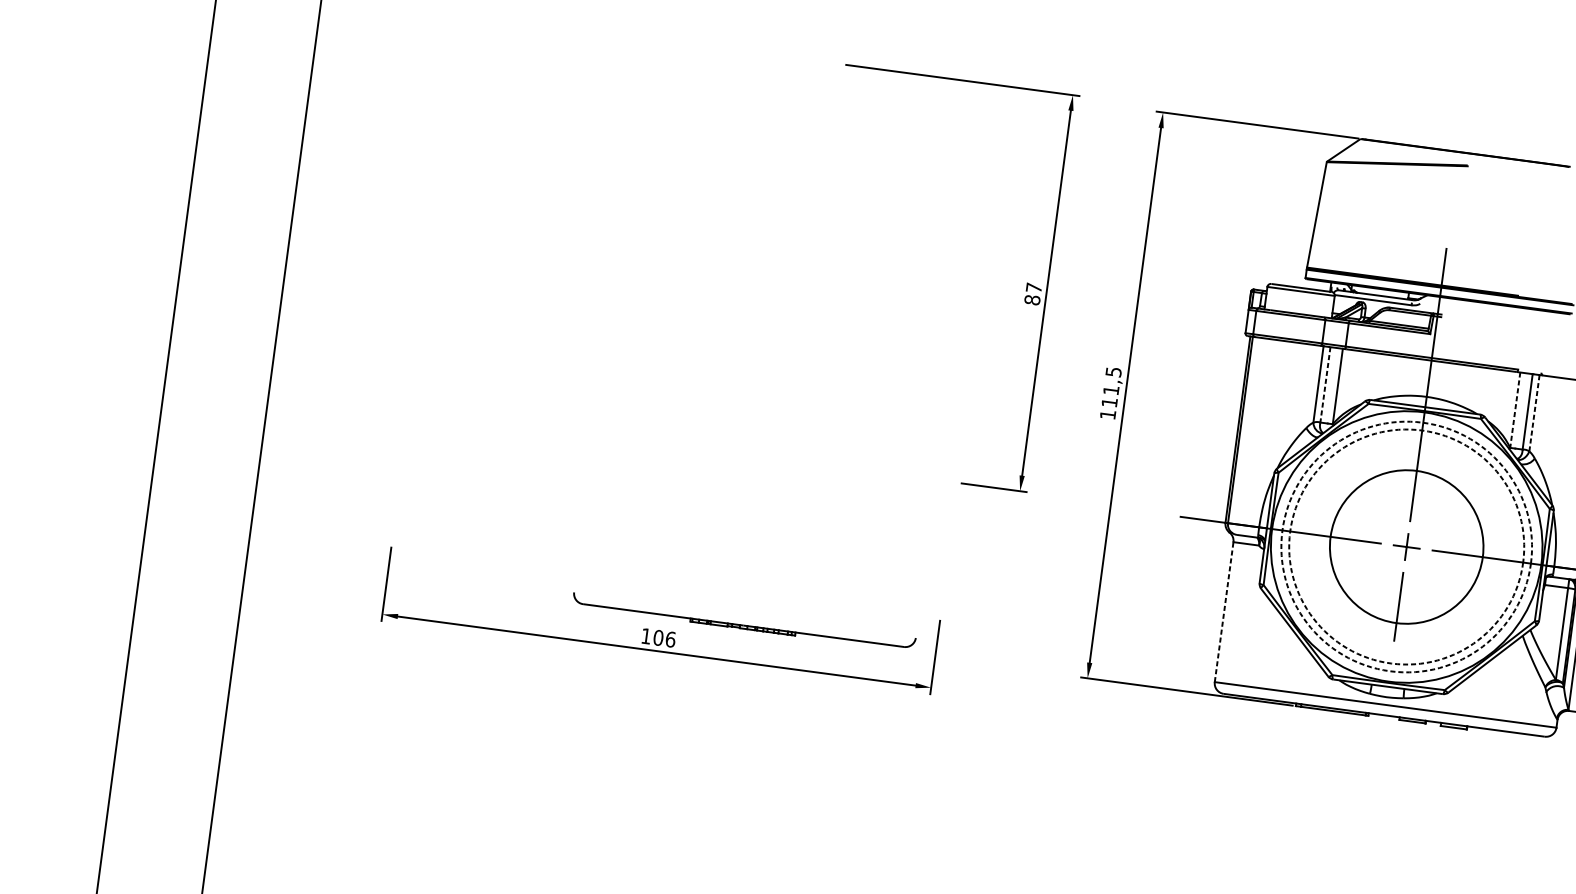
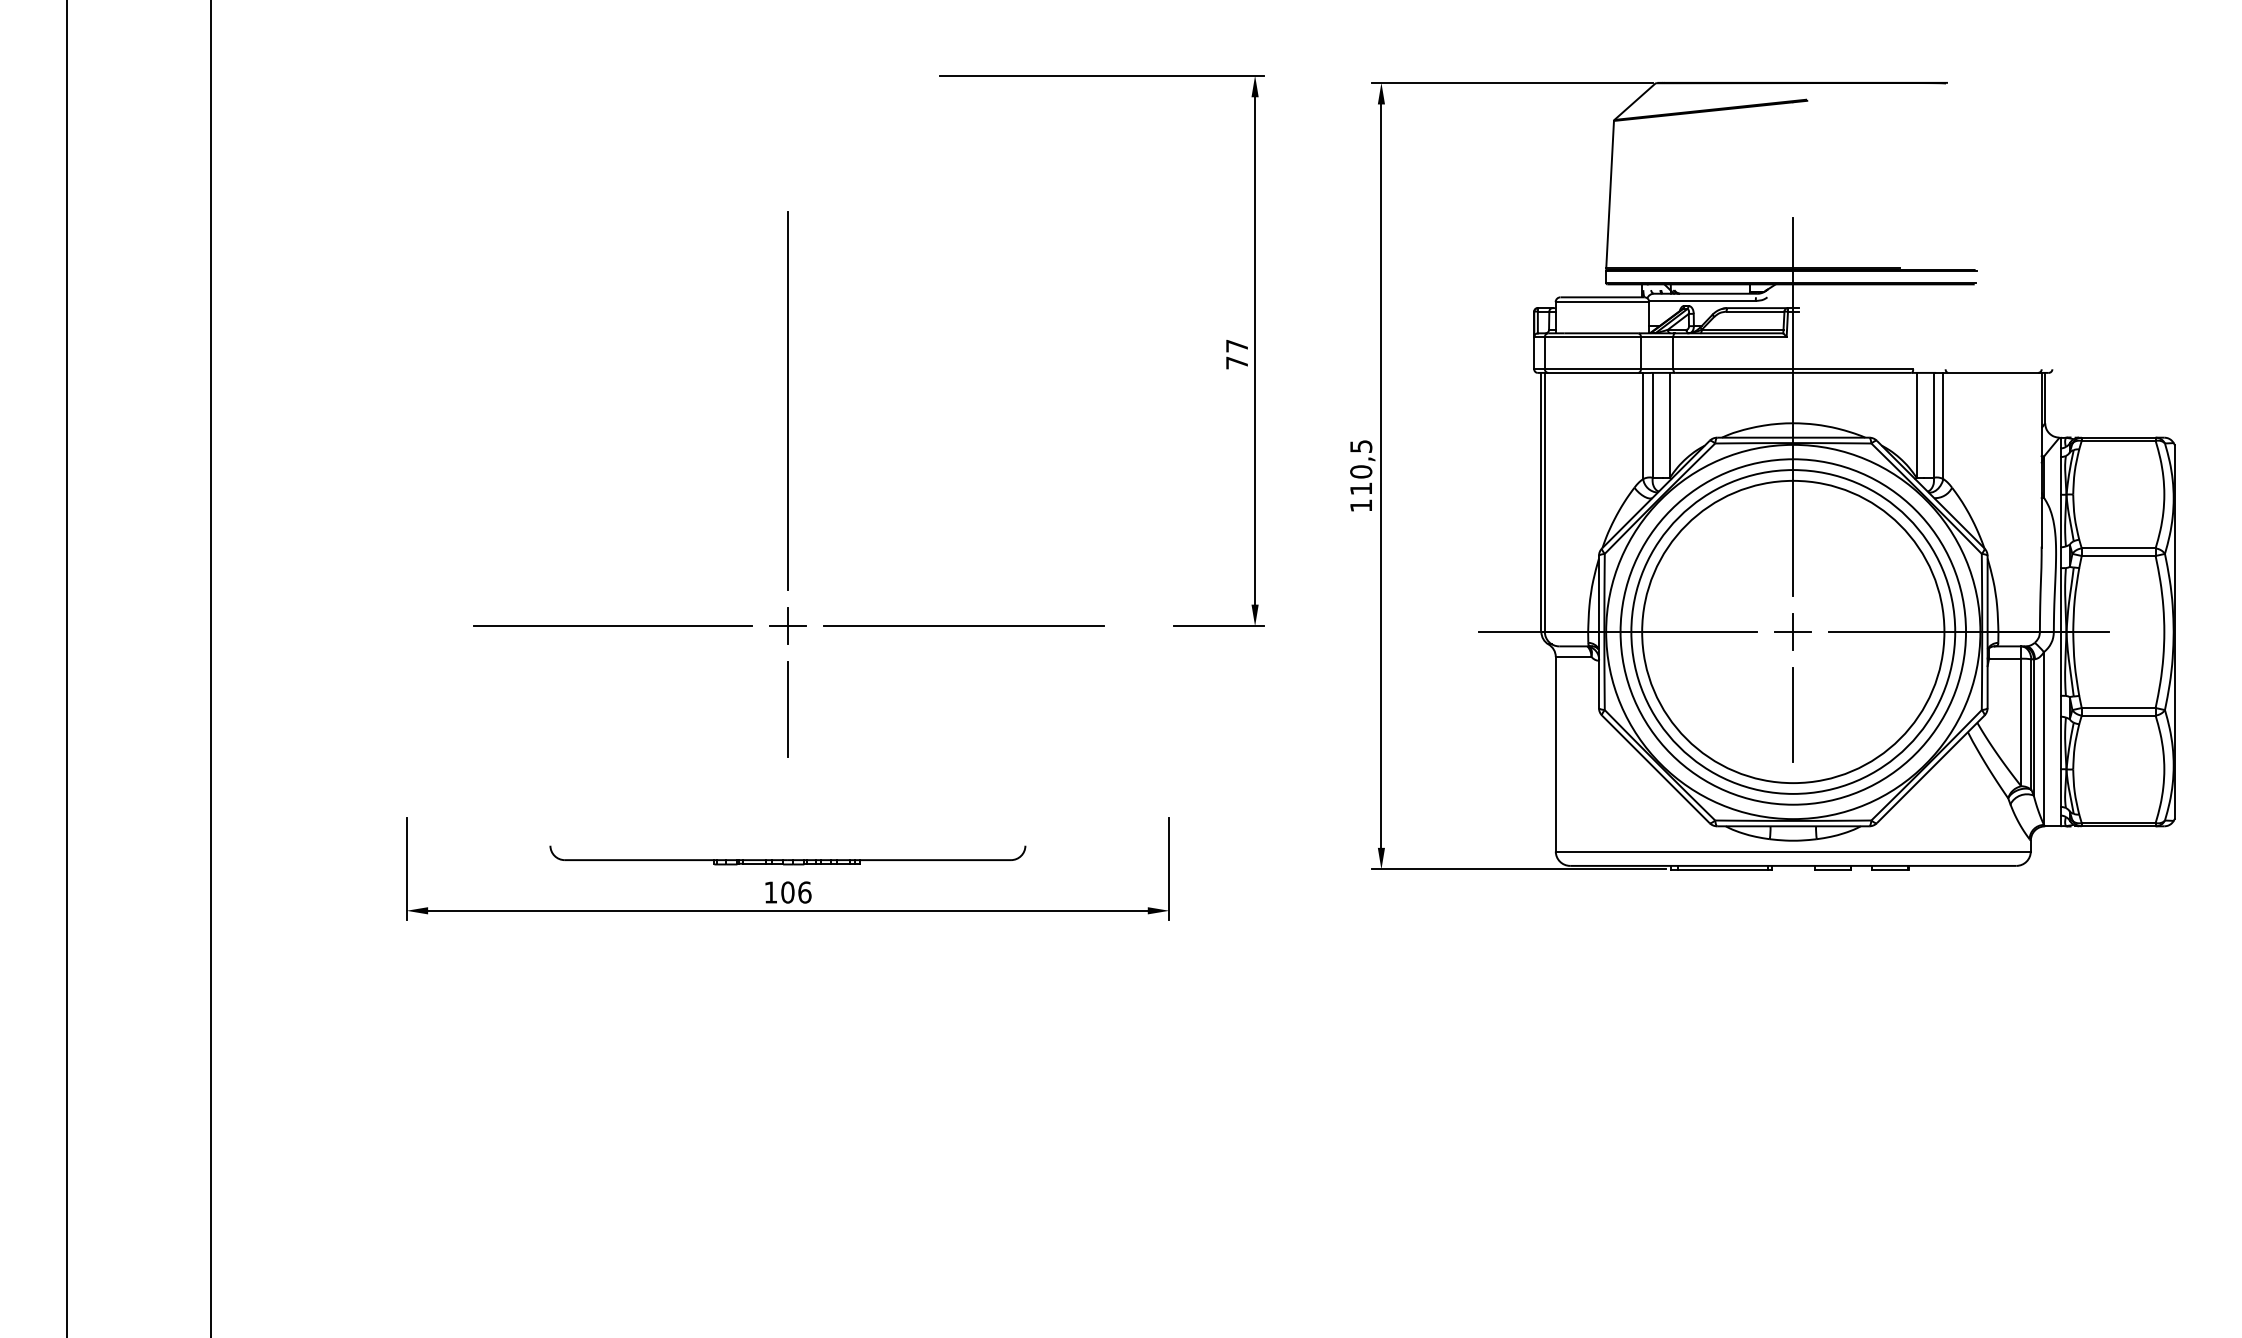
text: (1032, 299) -> (1237, 362), 87 -> 77
part: (698, 344) -> (788, 484), added
line: (1325, 384) -> (1652, 425), dashed -> solid
text: (1111, 390) -> (1361, 471), 111,5 -> 110,5
line: (1515, 410) -> (1916, 425), dashed -> solid
line: (1534, 412) -> (1943, 425), dashed -> solid
circle: (1406, 546) -> (1793, 631), dashed -> solid
circle: (1406, 546) -> (1793, 631), dashed -> solid
circle: (1406, 546) -> (1793, 631), size x1.43
line: (1223, 611) -> (1555, 753), dashed -> solid
part: (743, 622) -> (787, 855), moved

